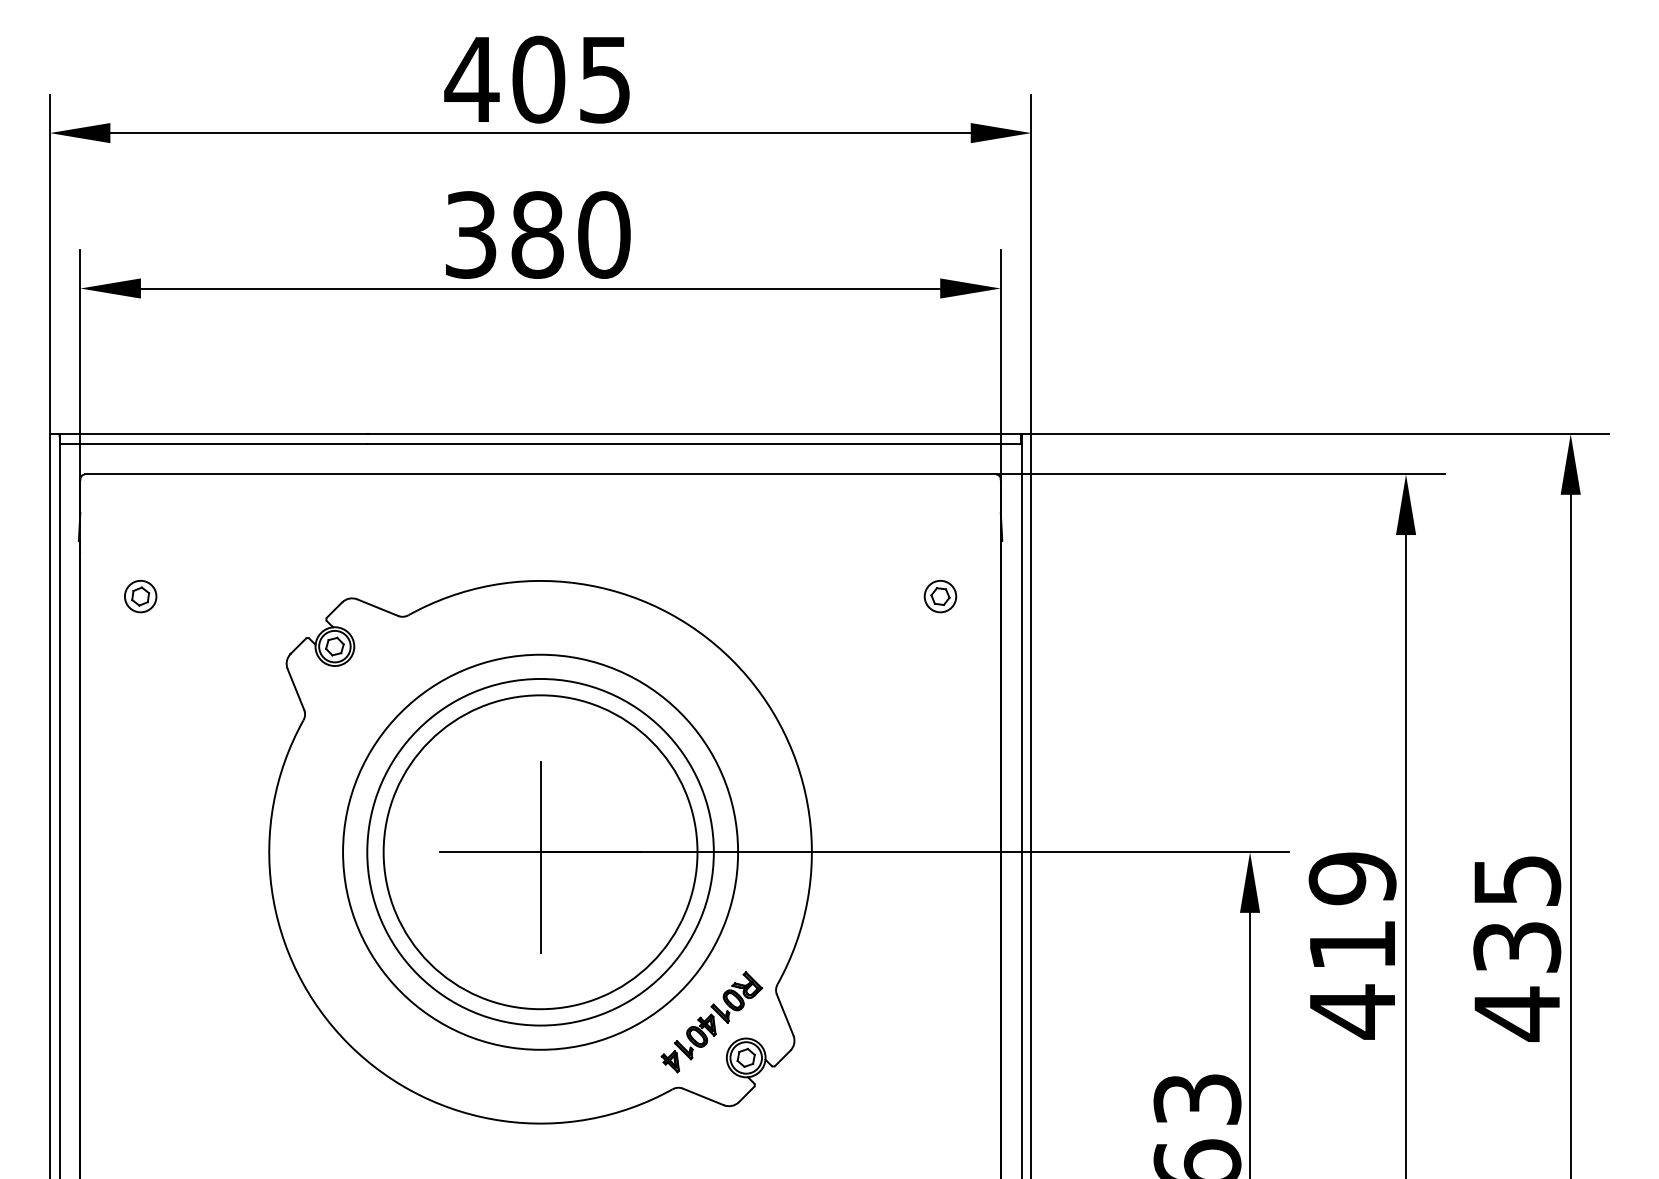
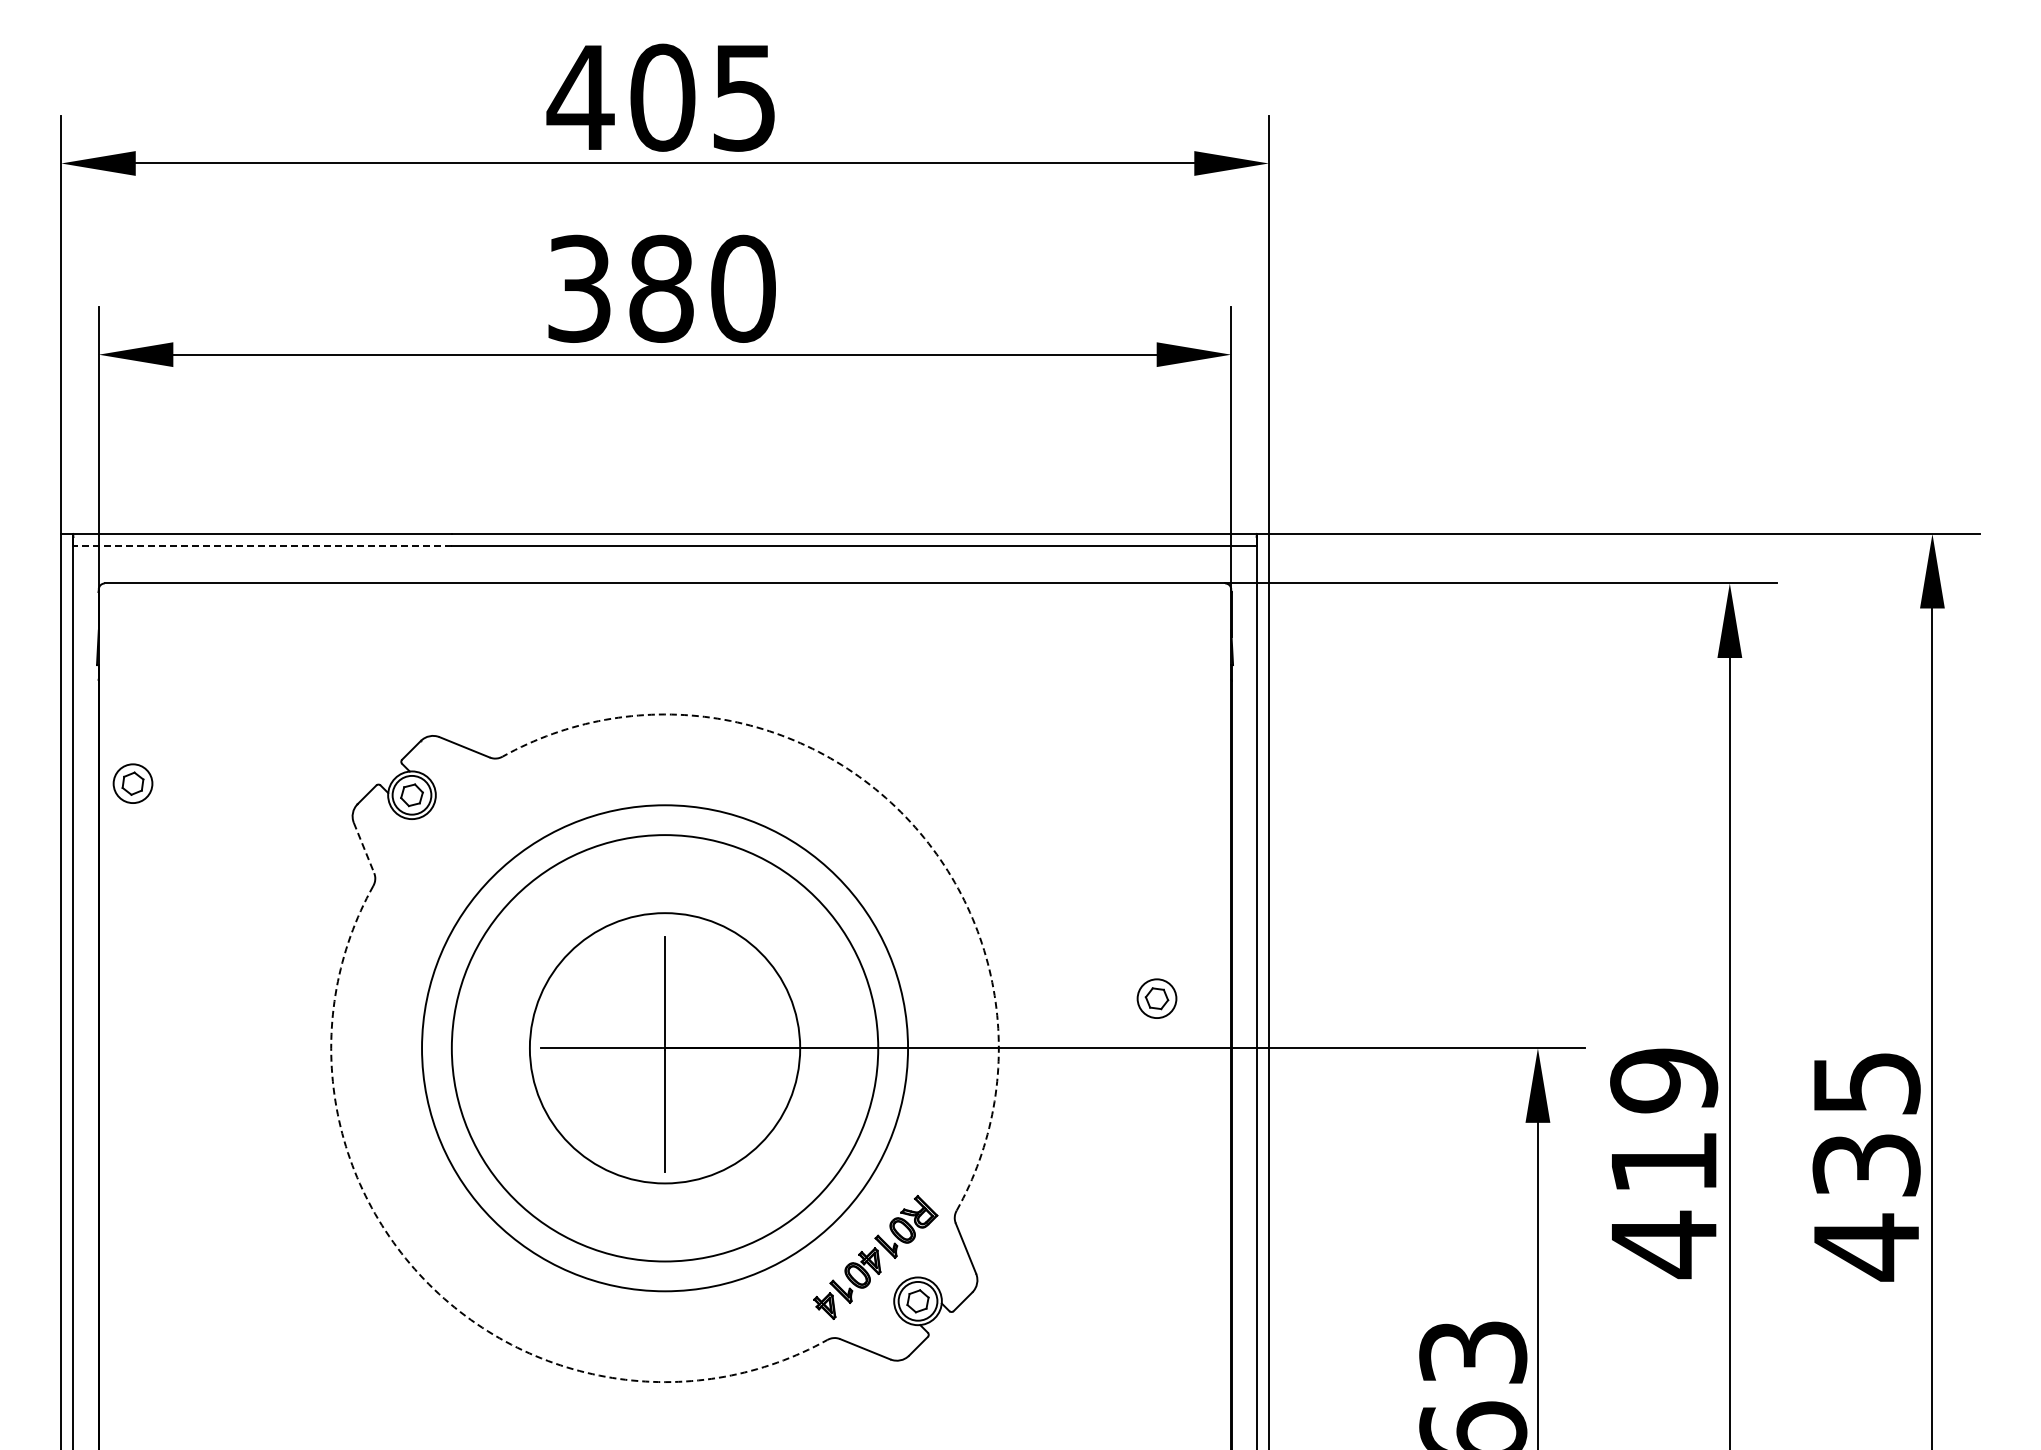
line: (213, 443) -> (262, 545), solid -> dashed
part: (140, 596) -> (132, 783), moved
part: (940, 596) -> (1156, 998), moved
arc: (732, 660) -> (901, 812), solid -> dashed
line: (296, 689) -> (364, 848), solid -> dashed
circle: (540, 852) -> (664, 1048), size x0.7
arc: (349, 1044) -> (429, 1284), solid -> dashed

